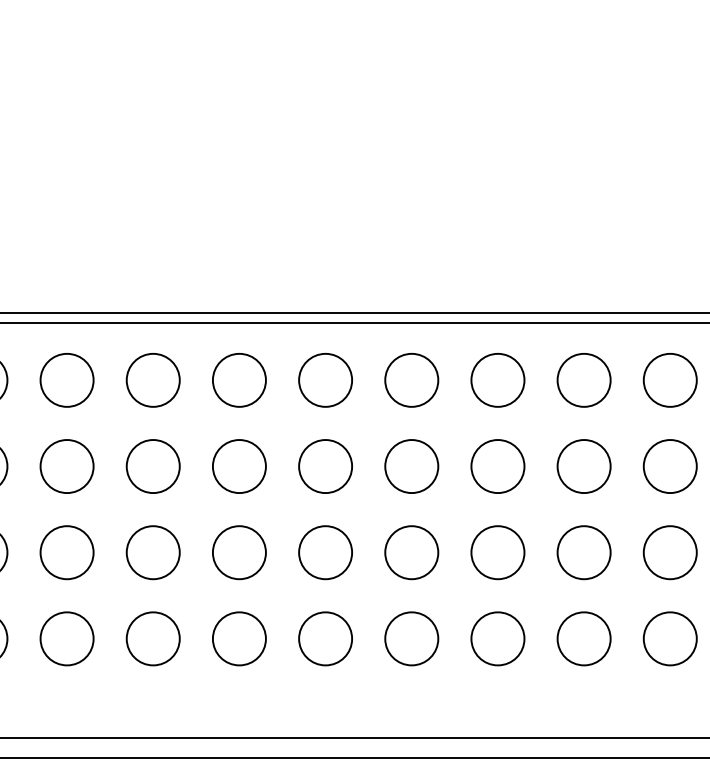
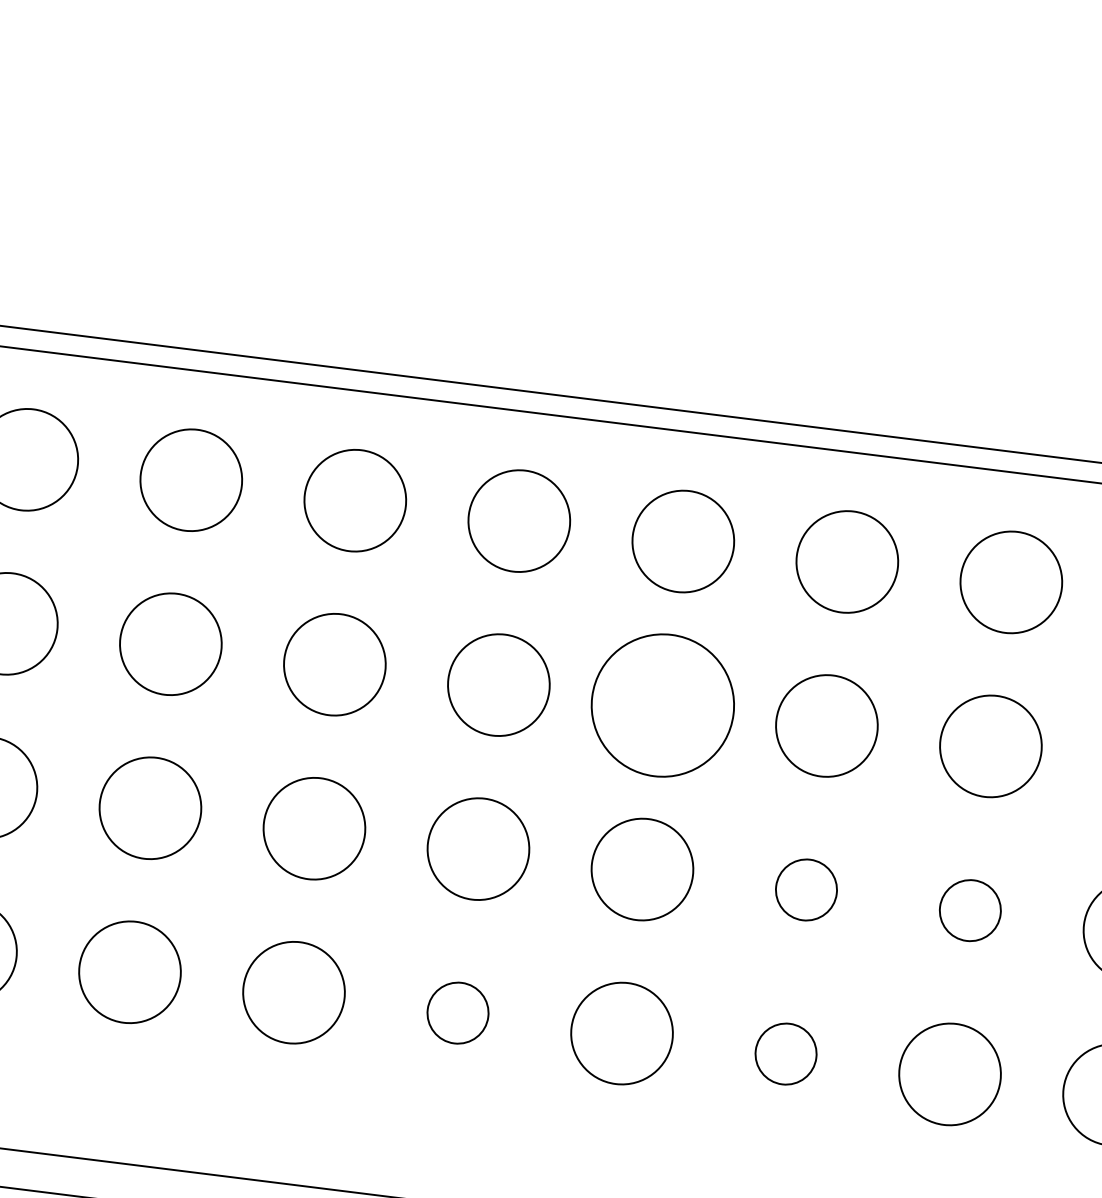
circle: (411, 466) -> (662, 705), size x1.4
circle: (497, 552) -> (805, 889), size x0.6
circle: (583, 552) -> (969, 909), size x0.6
circle: (325, 638) -> (457, 1012), size x0.6
circle: (497, 638) -> (785, 1053), size x0.6

